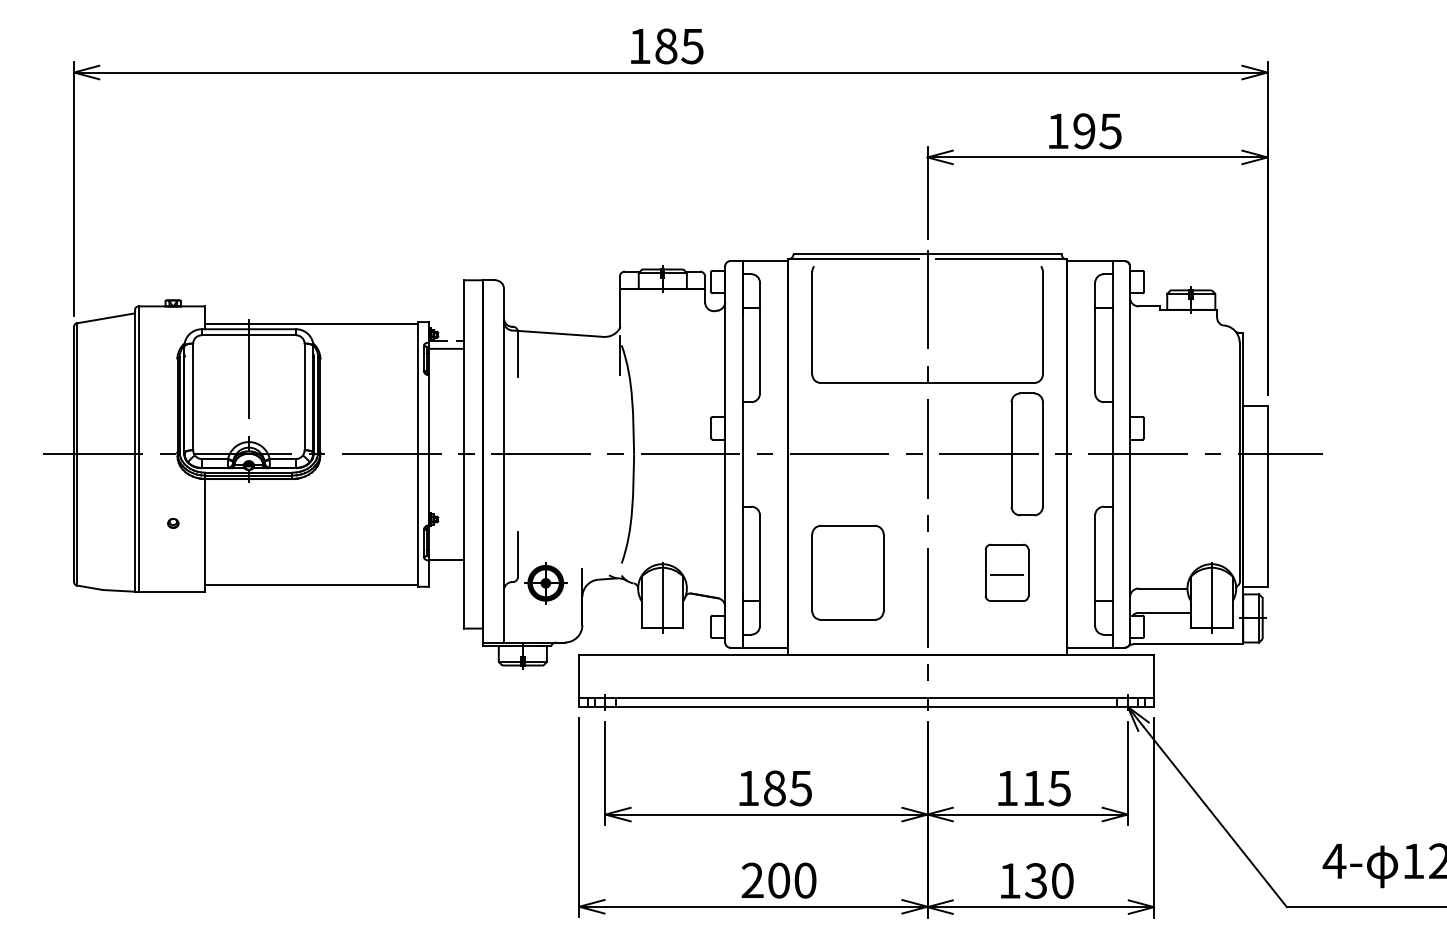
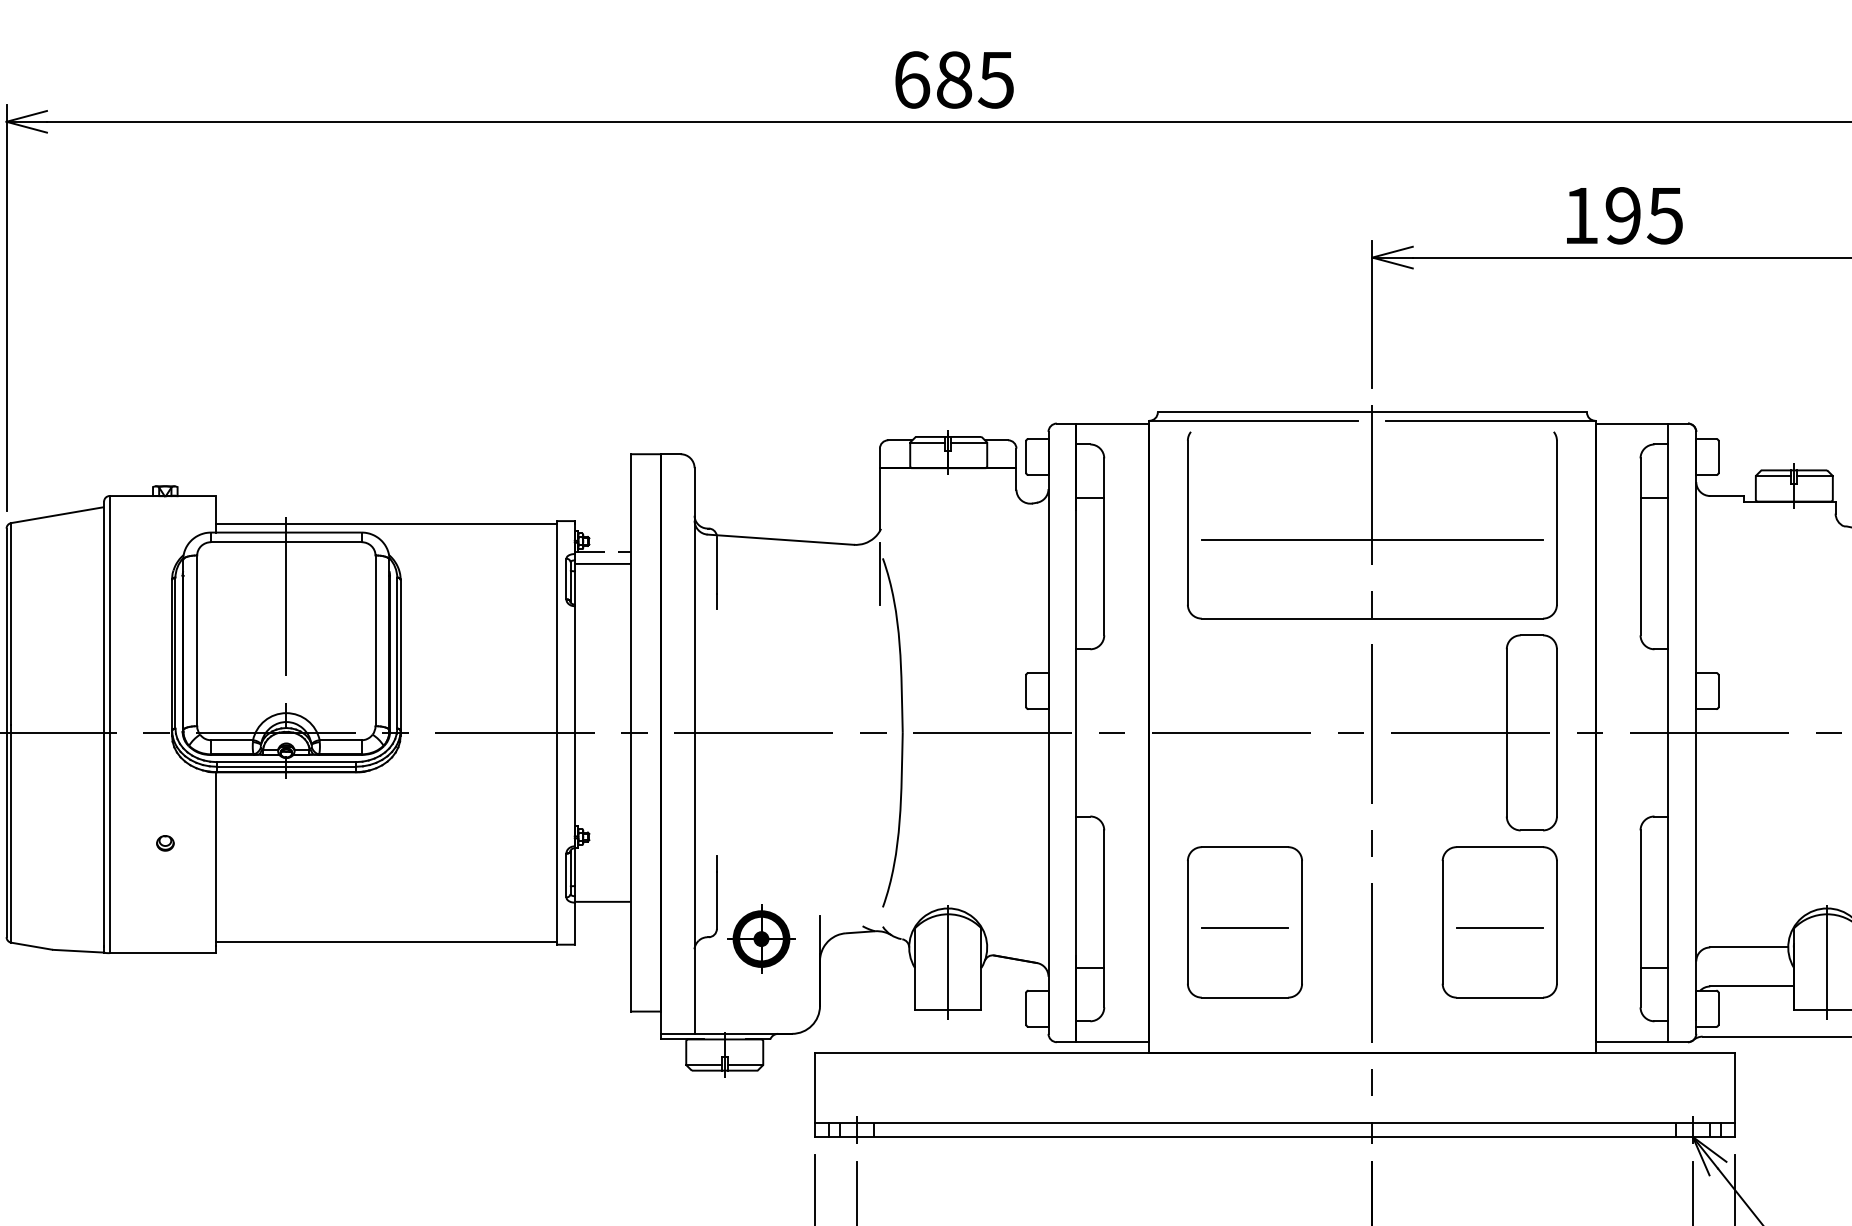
text: (640, 46) -> (912, 80), 185 -> 685
line: (927, 333) -> (1372, 539), added
part: (1006, 572) -> (1498, 921), size x1.67
line: (847, 576) -> (1244, 928), added

